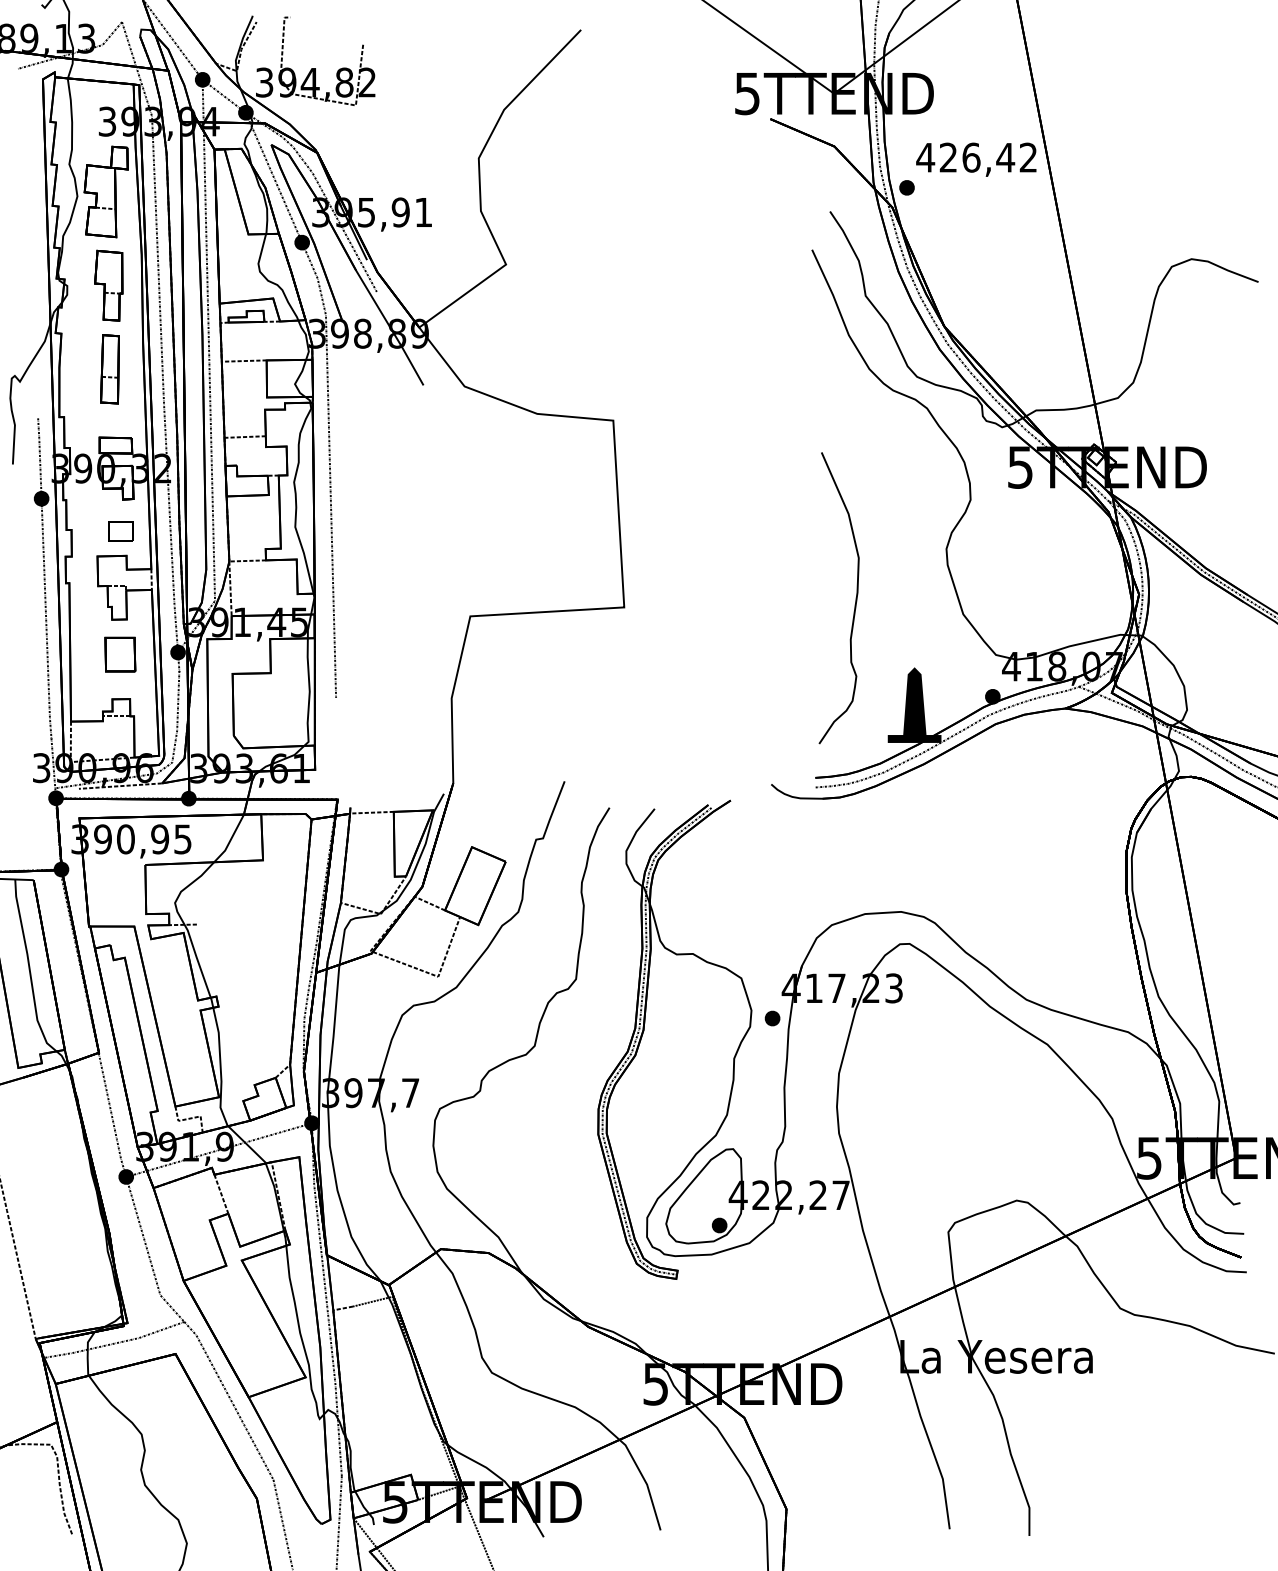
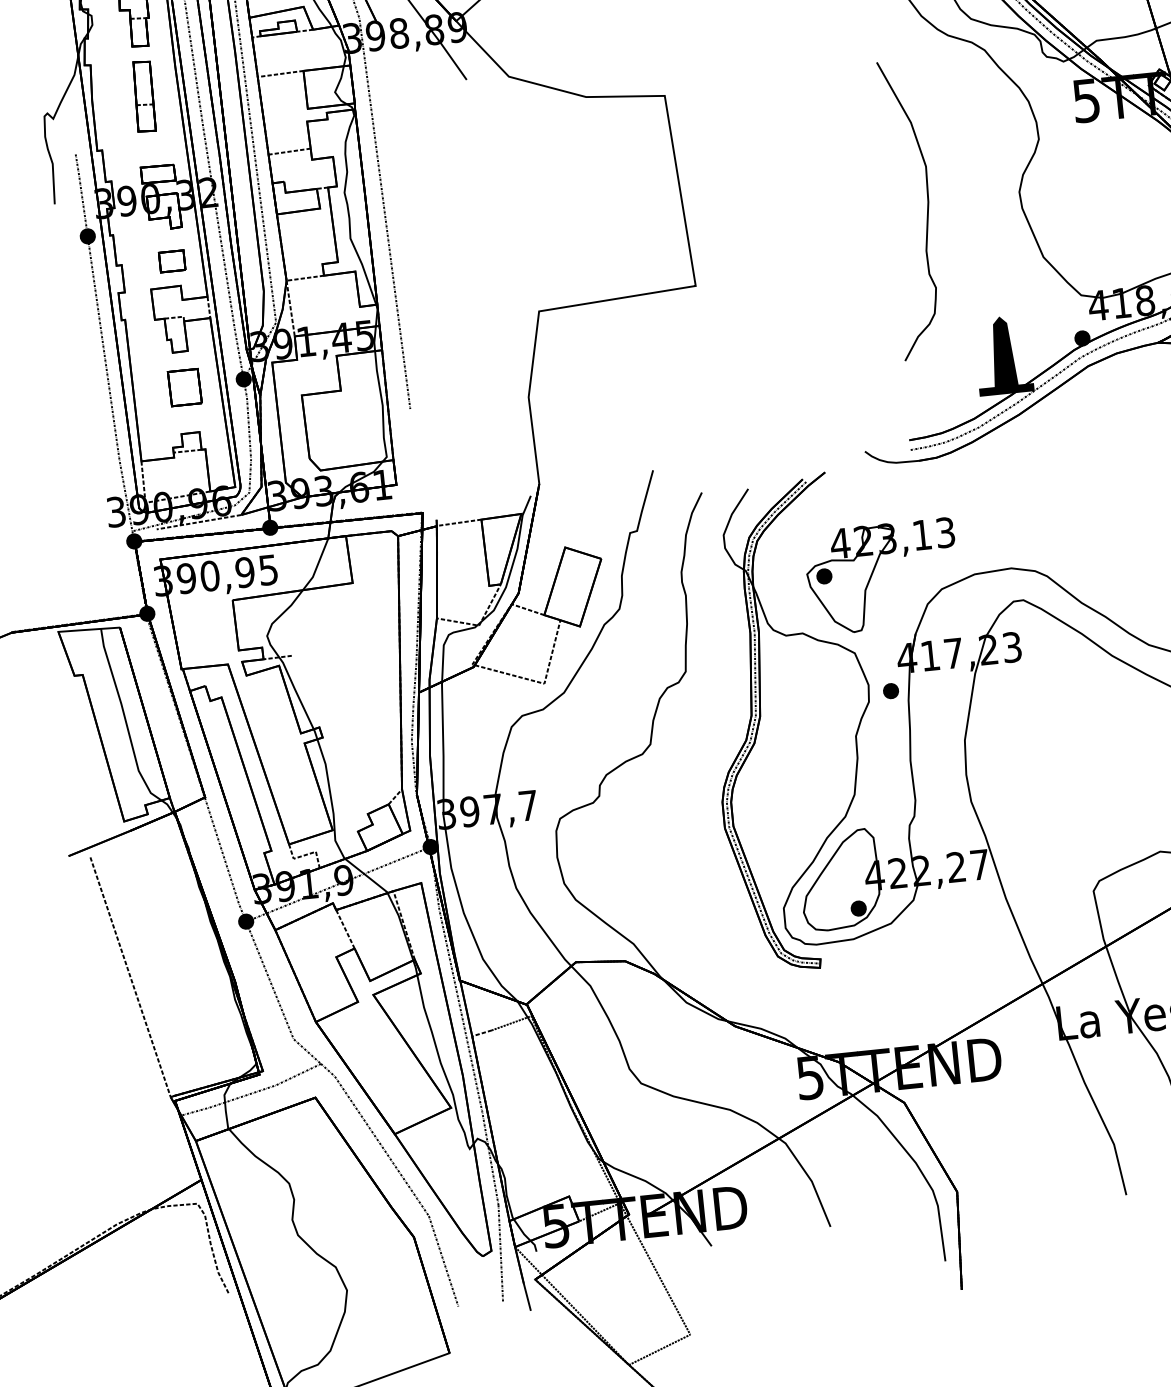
curve: (855, 598) -> (926, 208), moved
part: (767, 902) -> (873, 572), added

